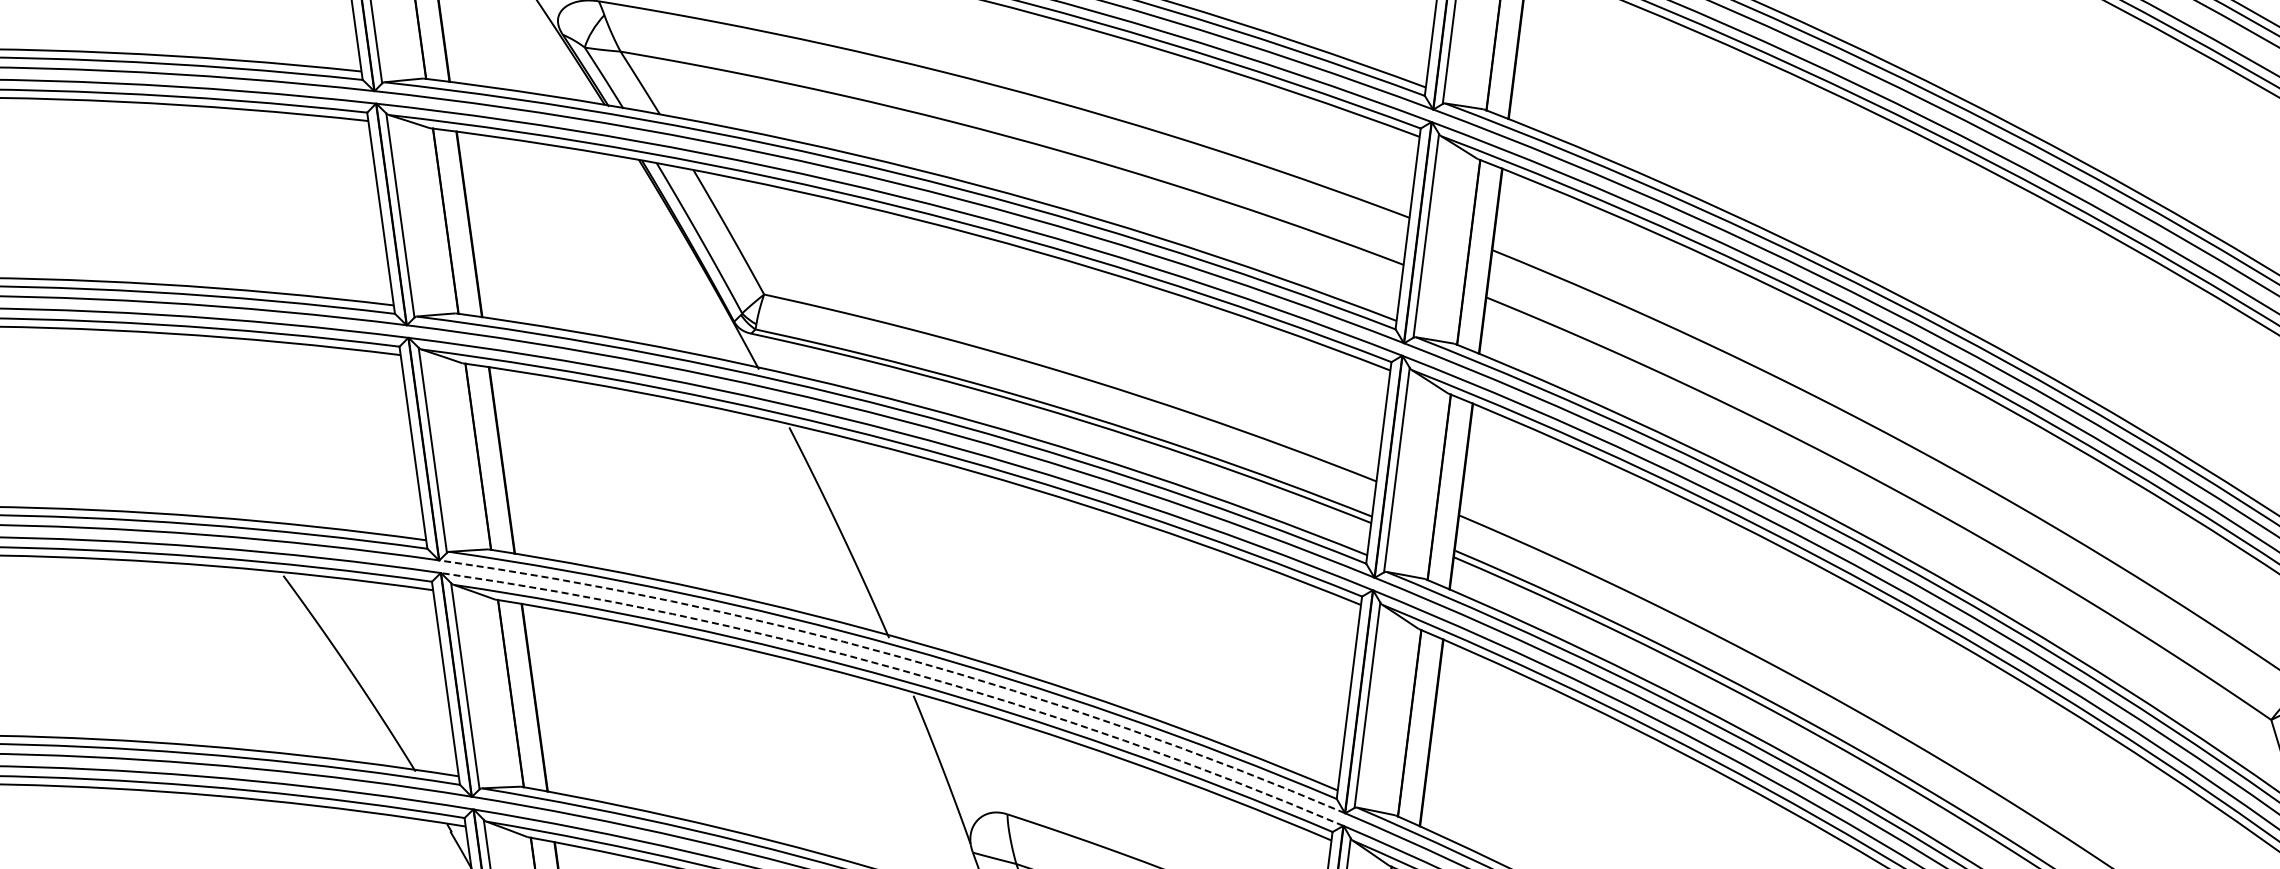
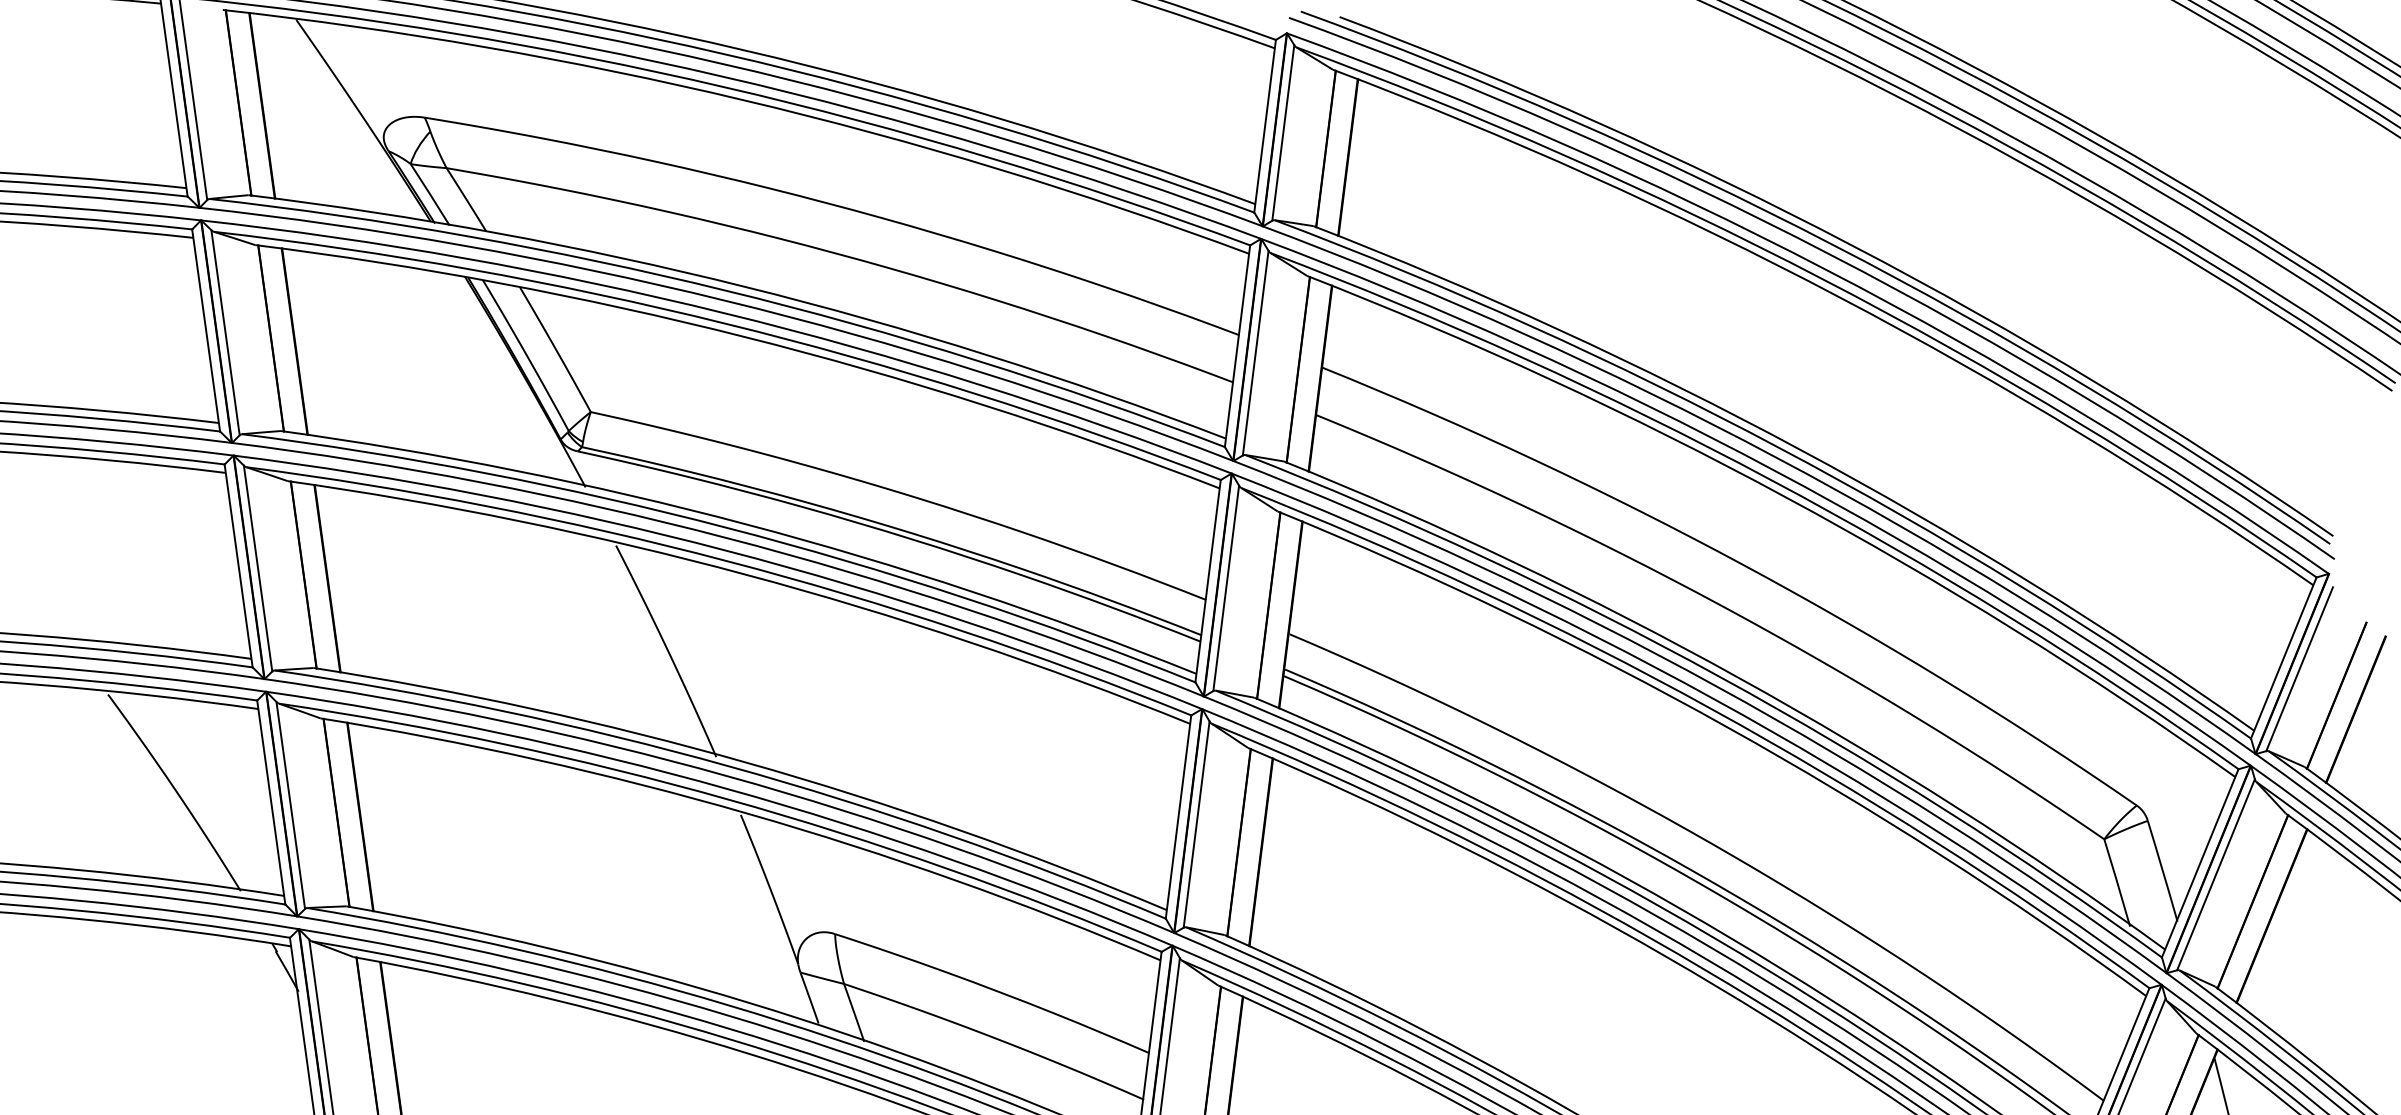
arc: (900, 657) -> (727, 776), dashed -> solid
arc: (900, 670) -> (727, 789), dashed -> solid

